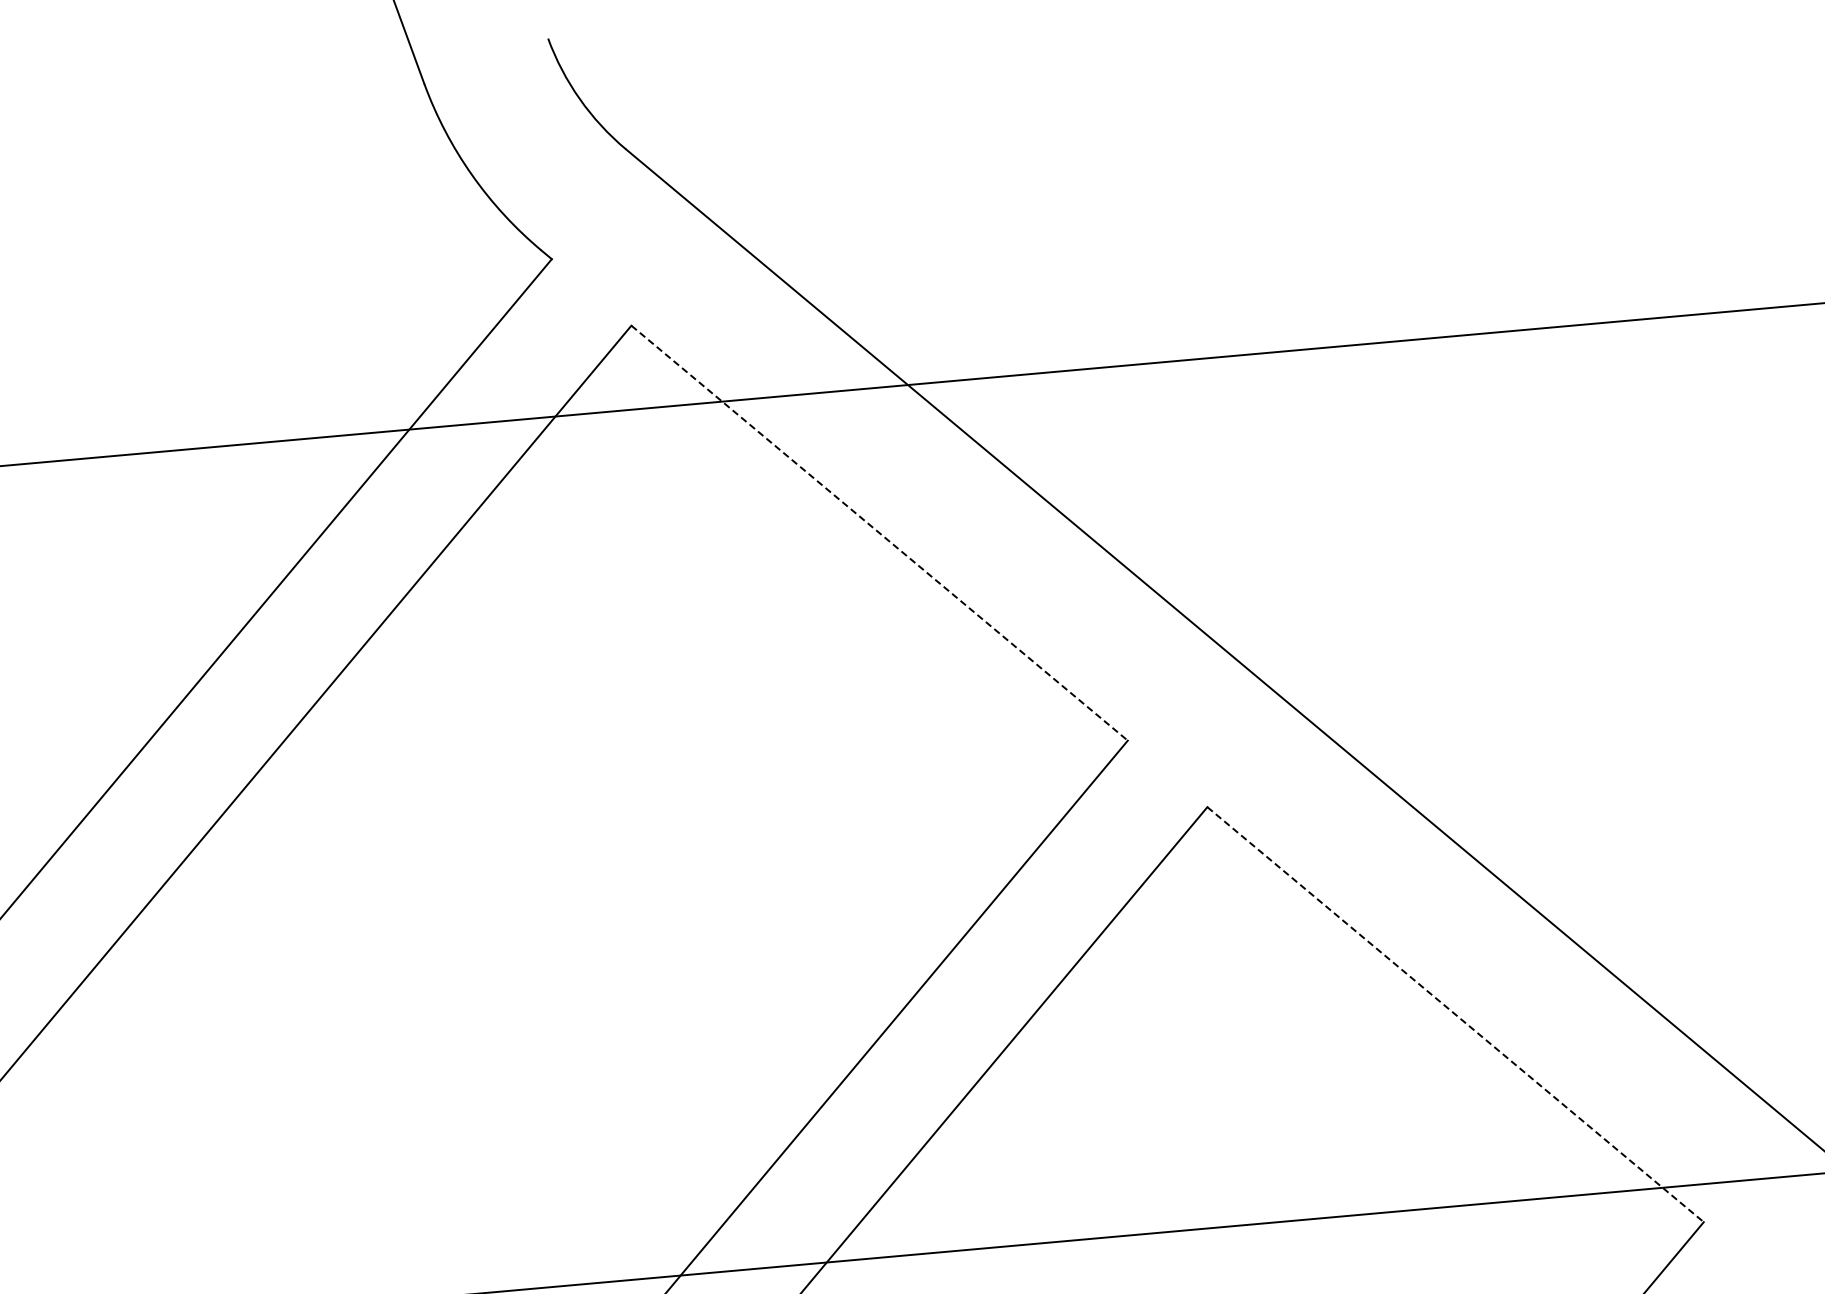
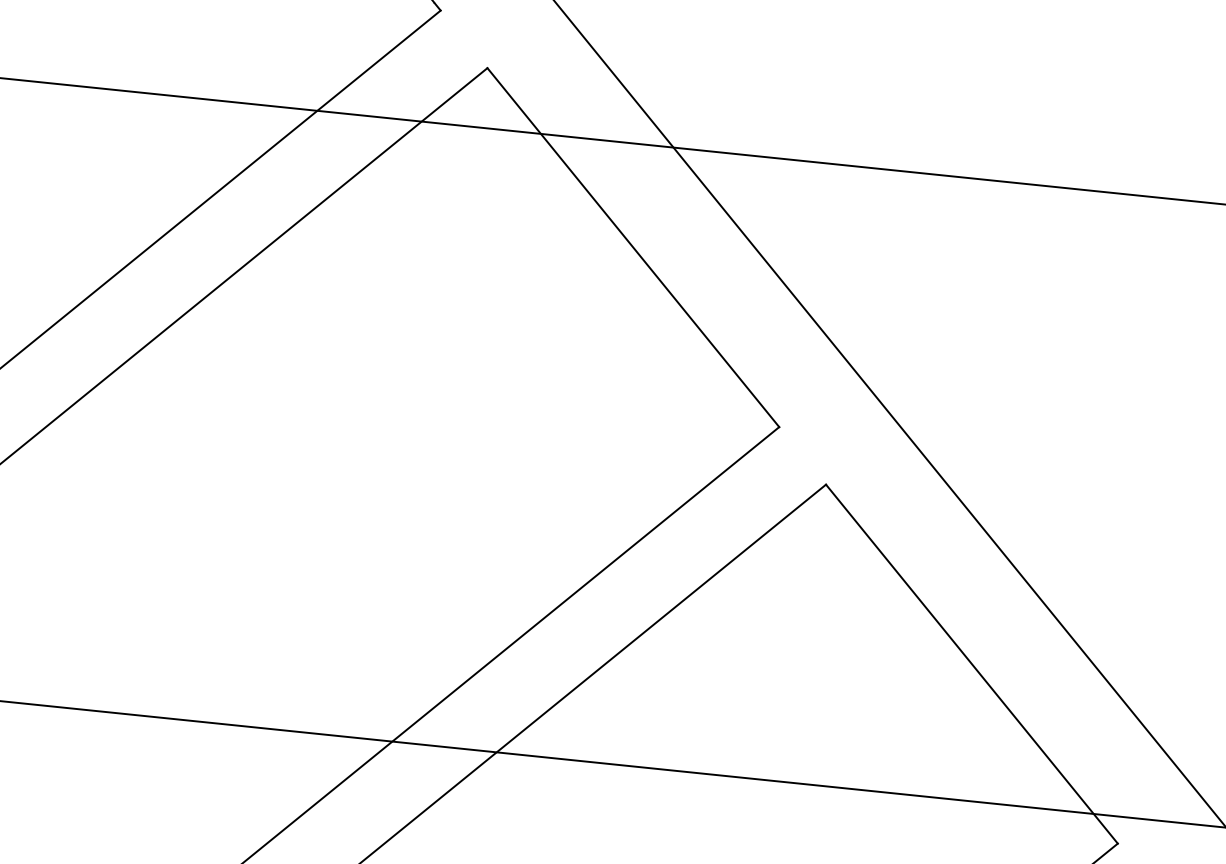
line: (880, 533) -> (633, 247), dashed -> solid
line: (1455, 1014) -> (971, 664), dashed -> solid

